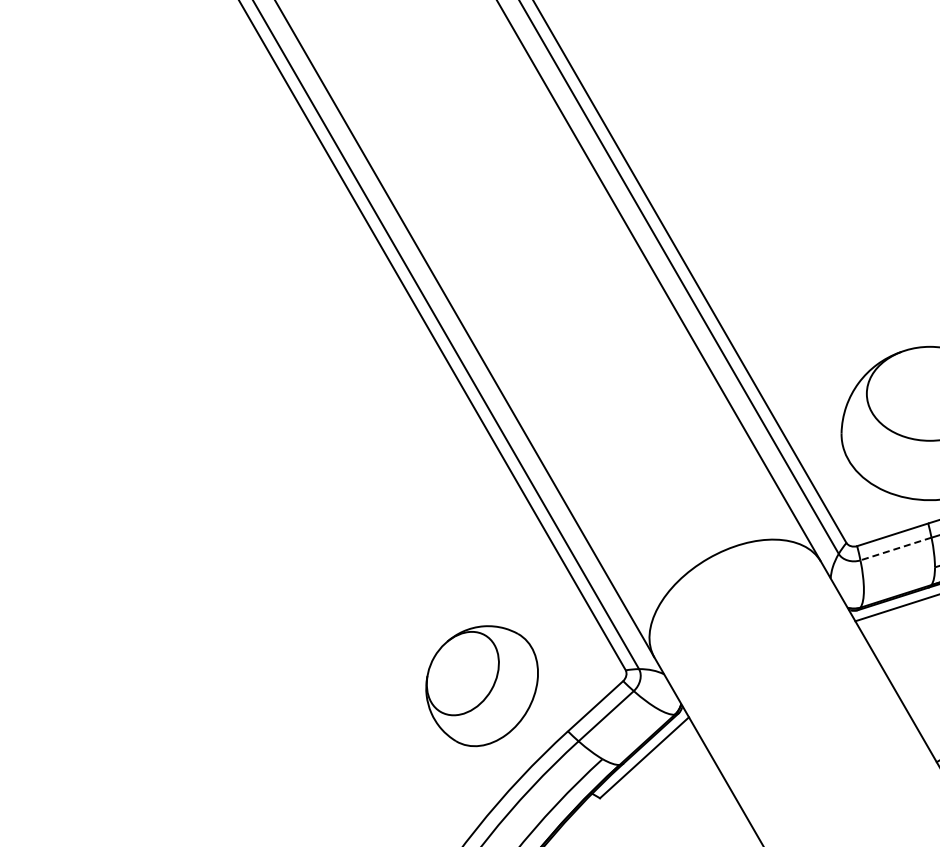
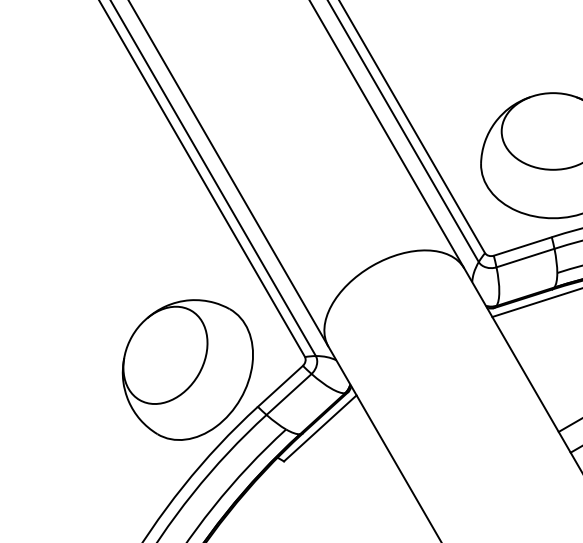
line: (895, 549) -> (525, 258), dashed -> solid
part: (481, 685) -> (187, 369), size x1.43

